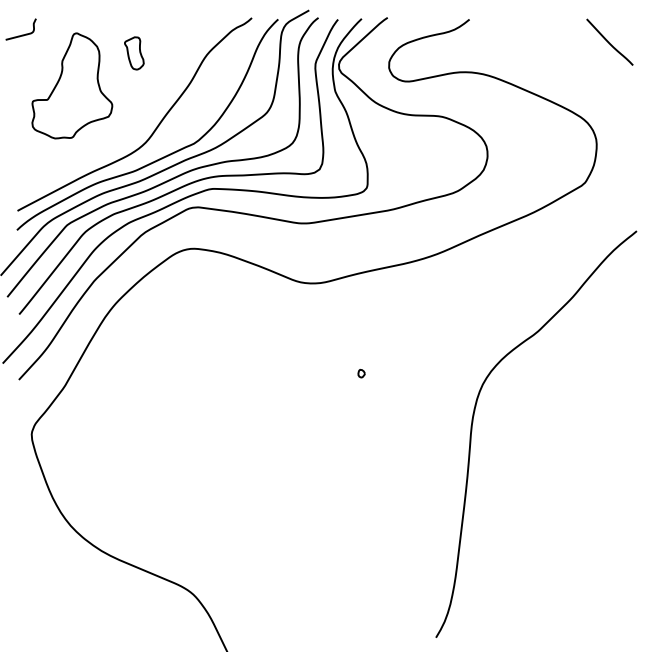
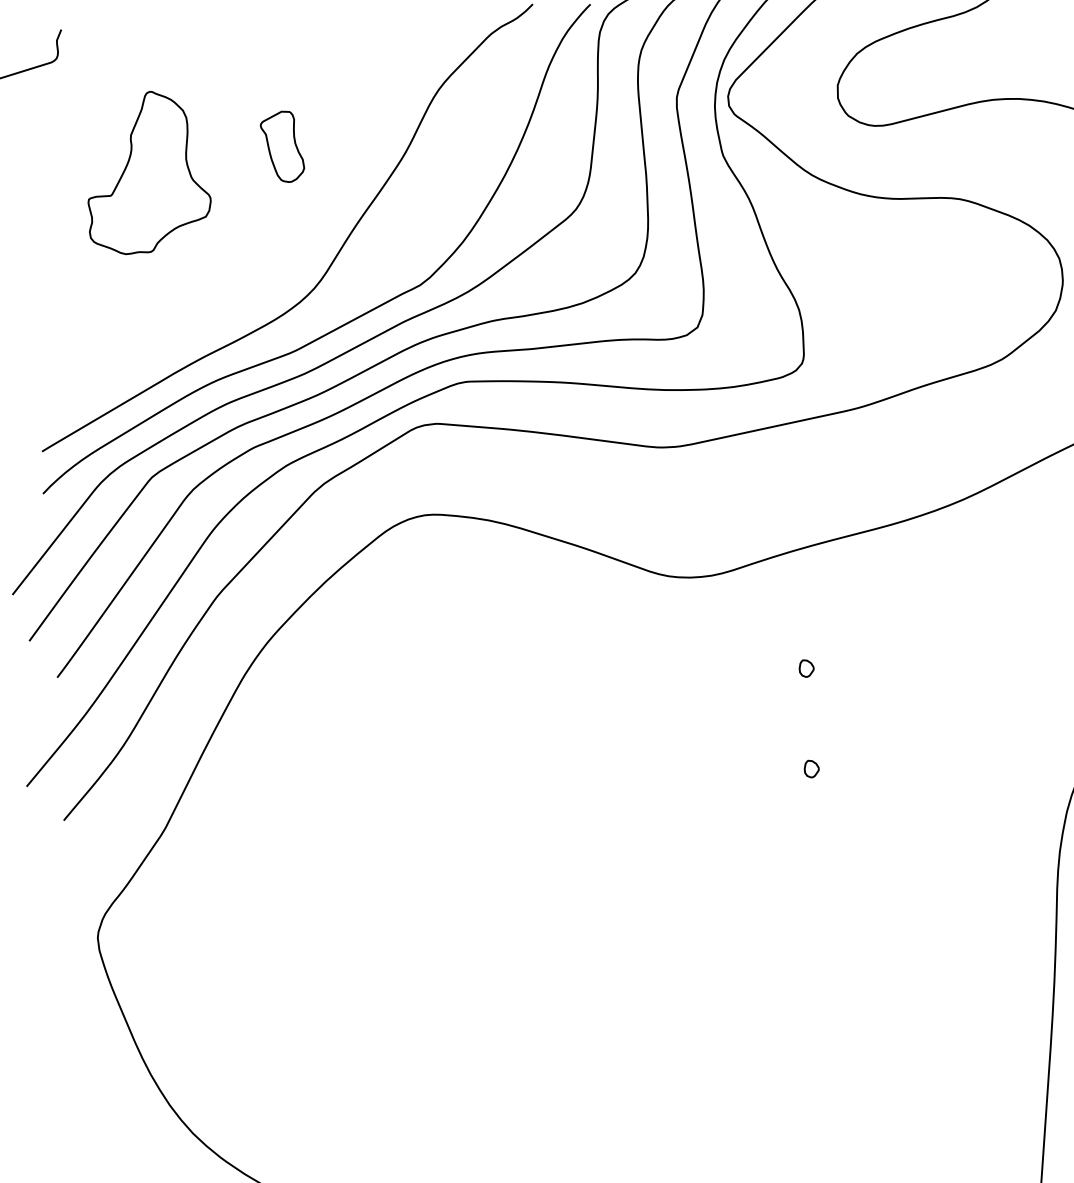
part: (134, 53) -> (282, 147), moved
part: (72, 85) -> (148, 171), size x0.7
part: (361, 327) -> (806, 668), added

